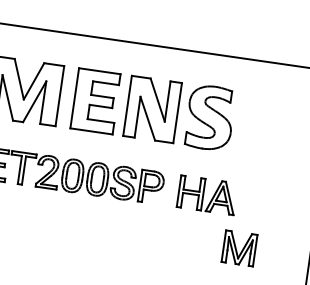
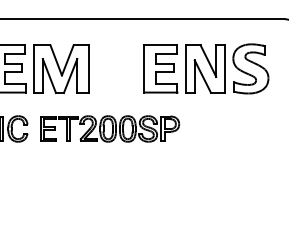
part: (153, 109) -> (206, 68), moved
part: (207, 194) -> (214, 128), removed
part: (238, 248) -> (244, 166), removed

